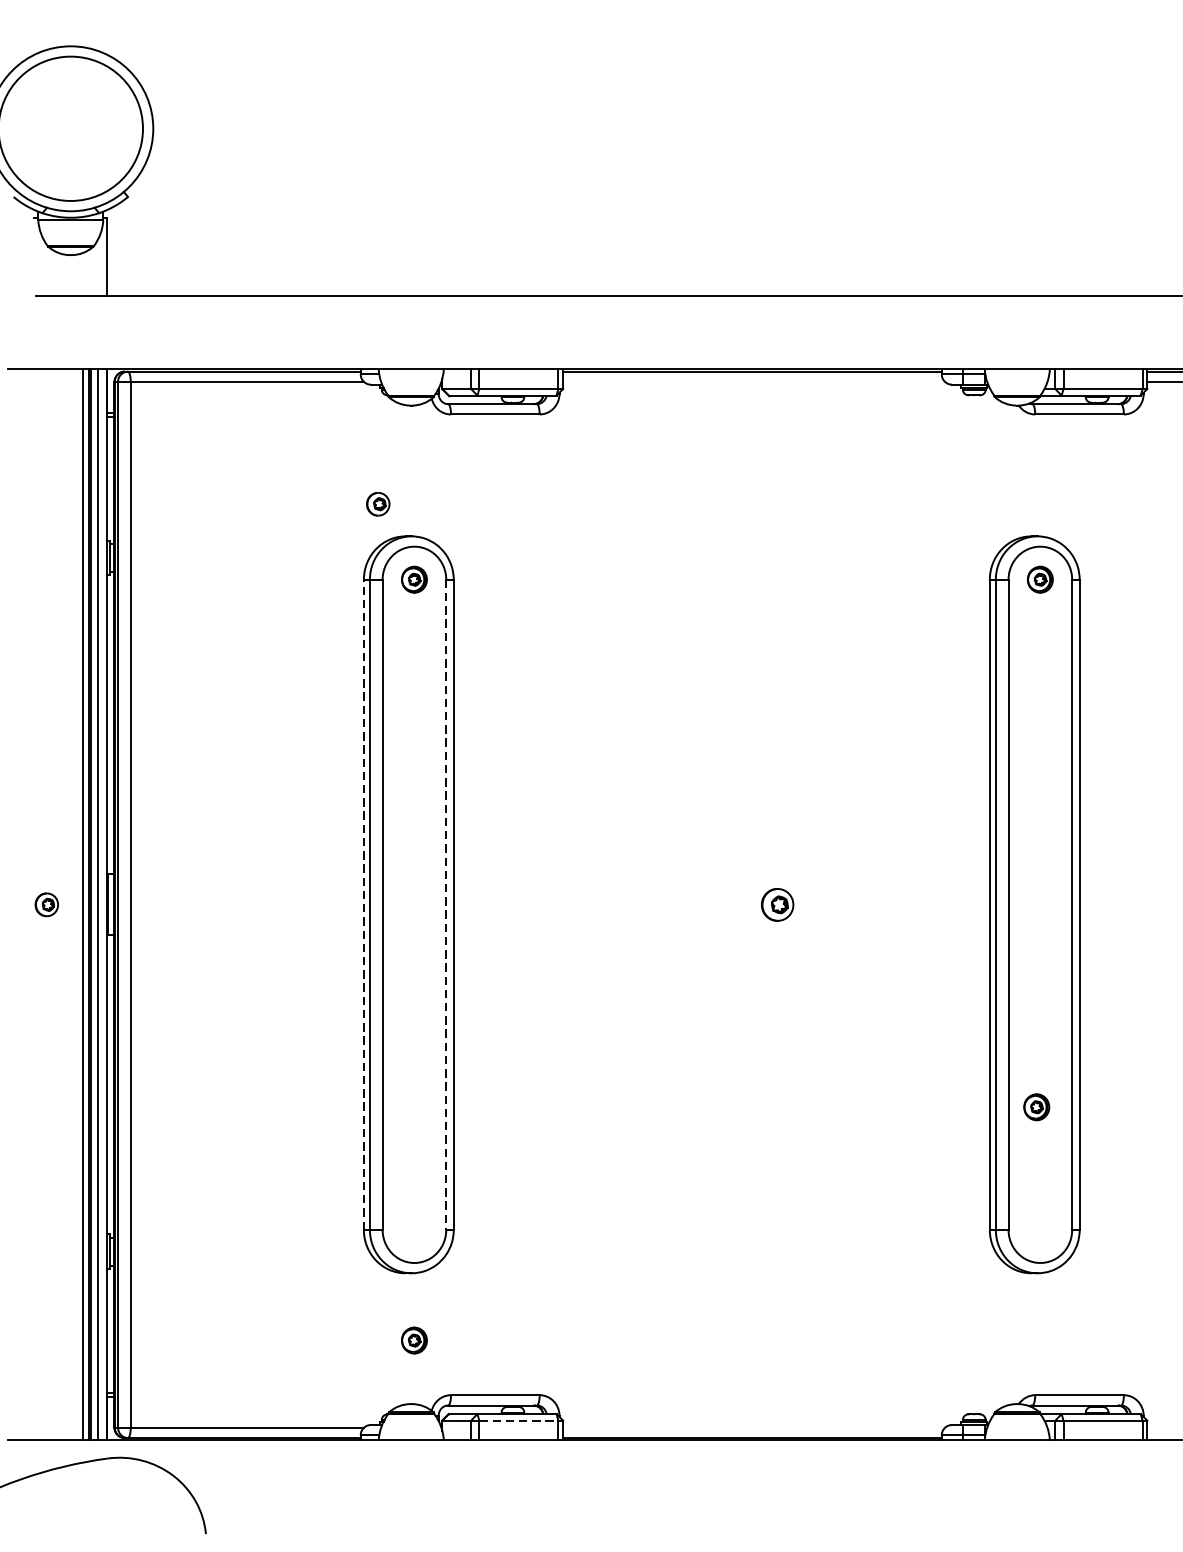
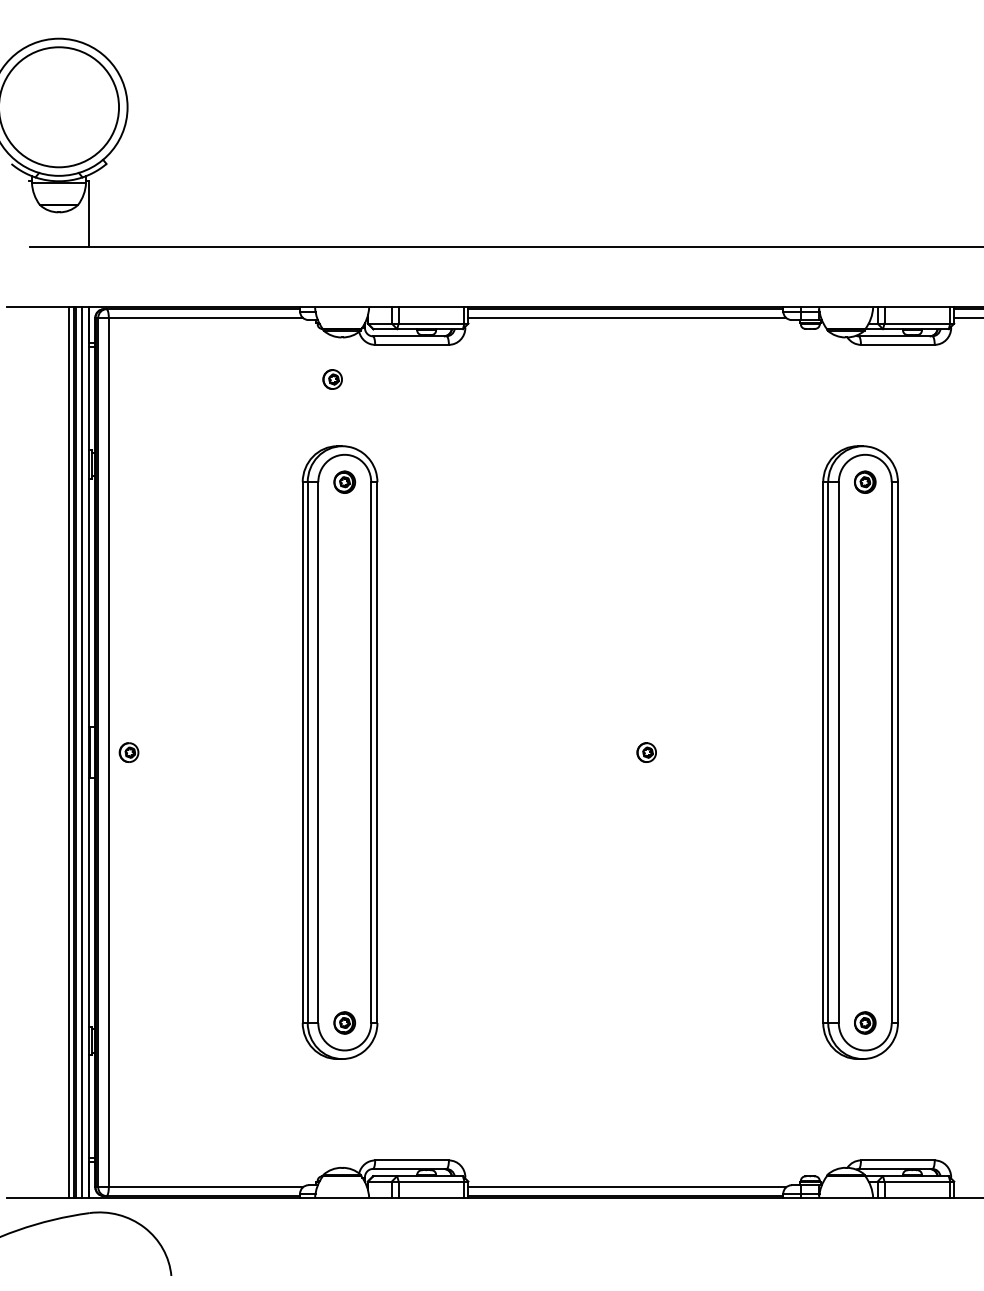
line: (754, 381) -> (627, 317), added
part: (378, 504) -> (332, 379), moved
part: (46, 904) -> (128, 752), moved
line: (363, 904) -> (302, 752), dashed -> solid
part: (777, 904) -> (646, 752), size x0.71
line: (446, 905) -> (371, 753), dashed -> solid
part: (1037, 1106) -> (865, 1022), moved
part: (414, 1339) -> (344, 1022), moved
line: (518, 1420) -> (431, 1181), dashed -> solid
line: (754, 1427) -> (627, 1187), added

